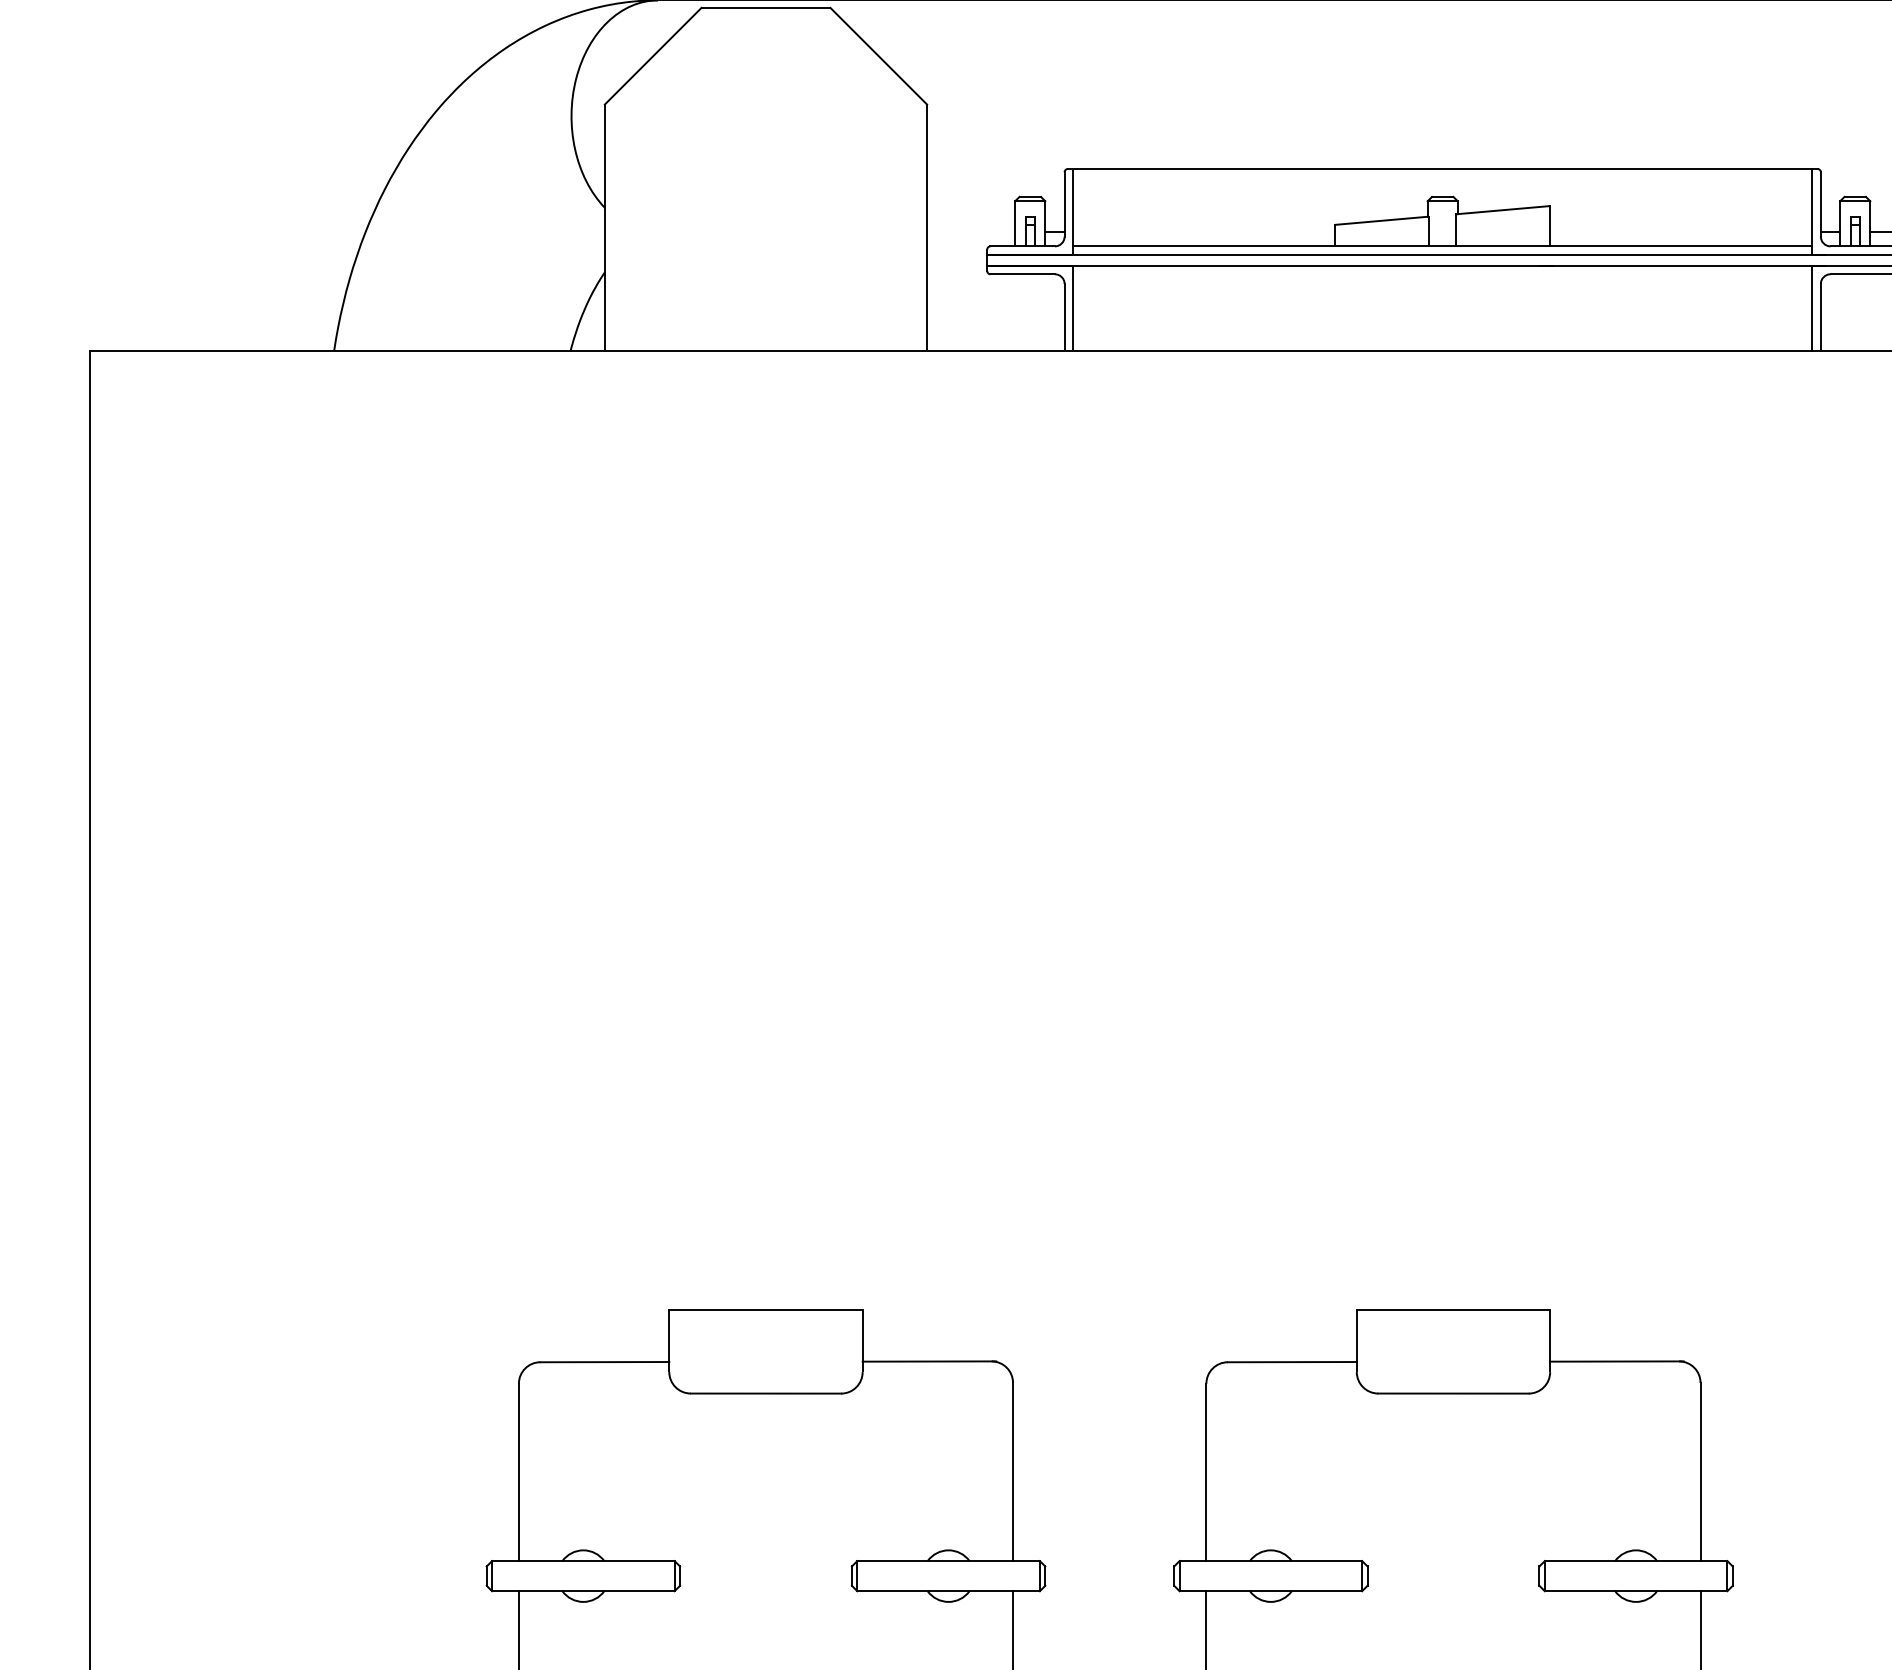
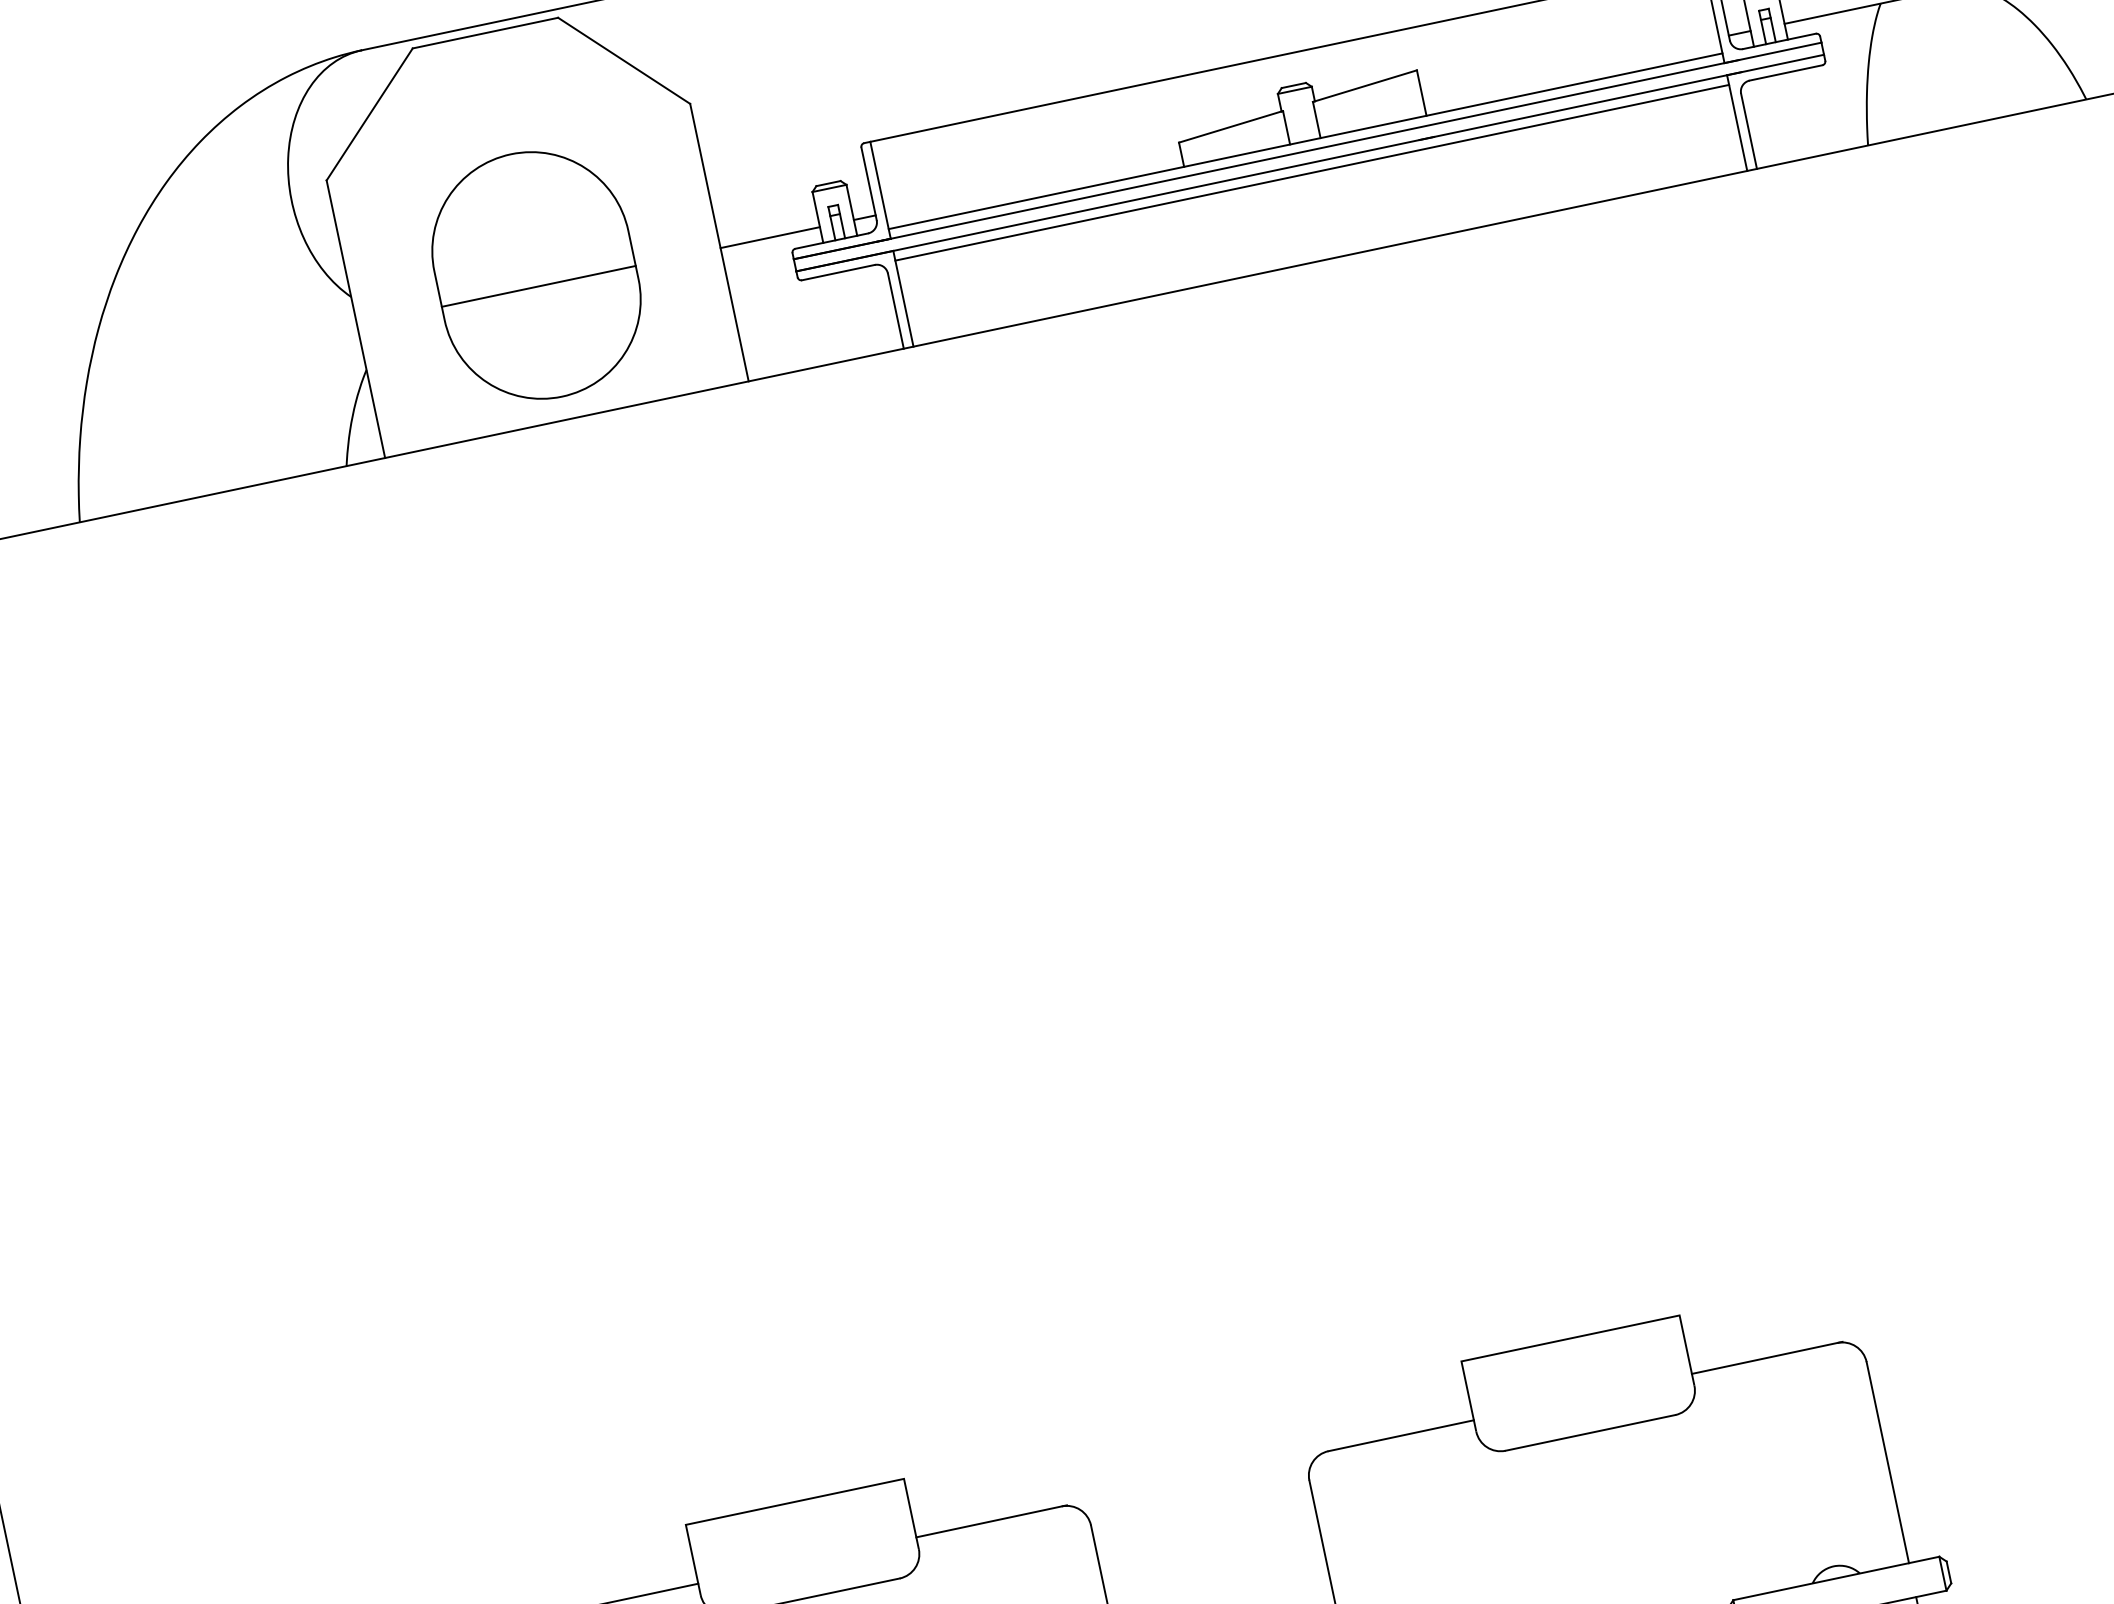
part: (765, 222) -> (535, 275), added
line: (971, 232) -> (770, 237), added
line: (1442, 274) -> (1312, 173), added

